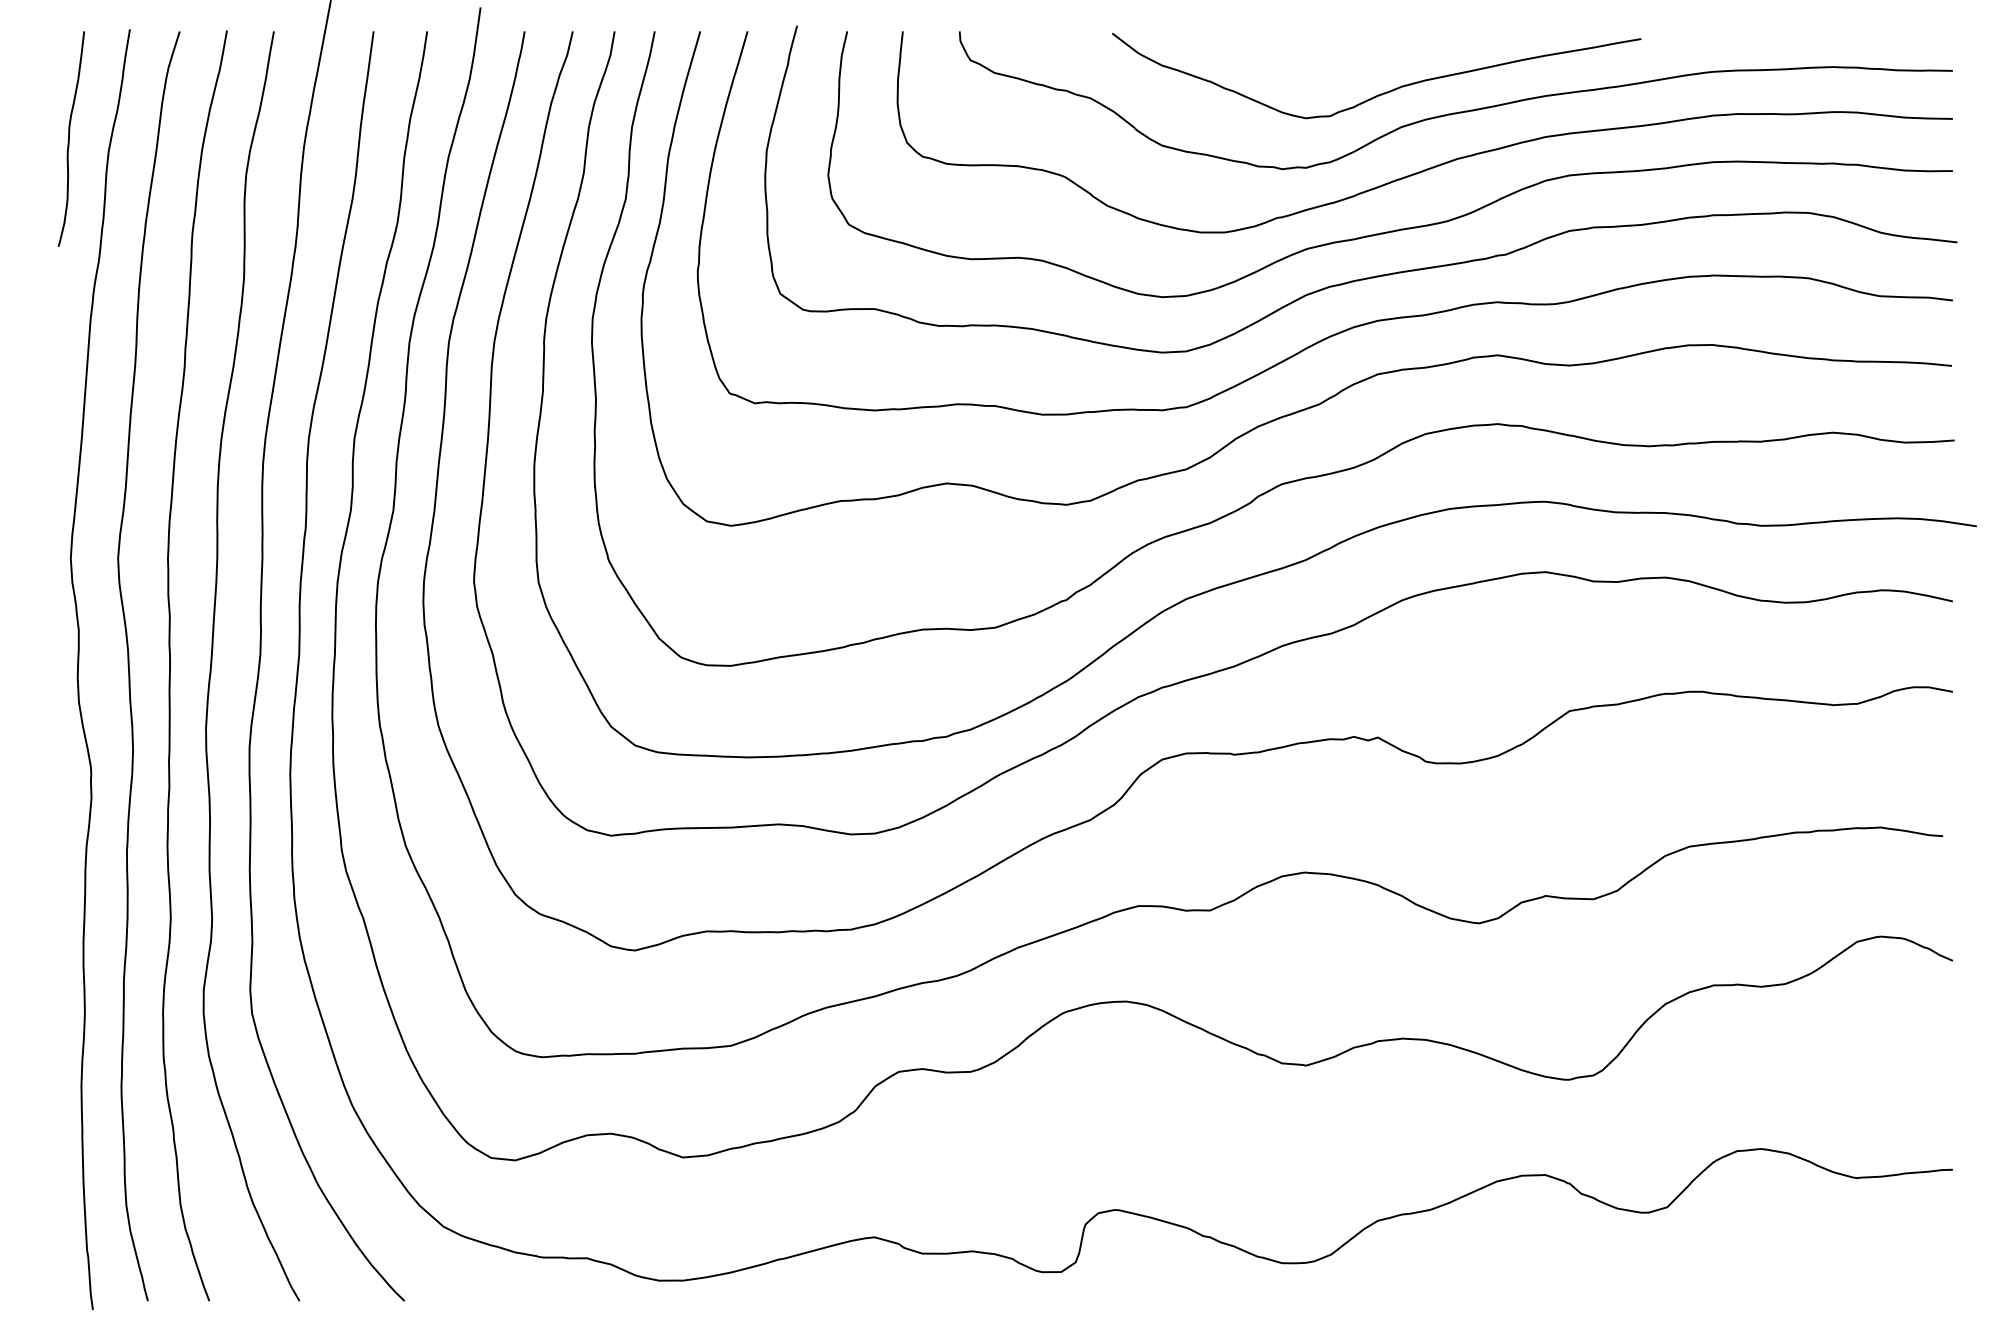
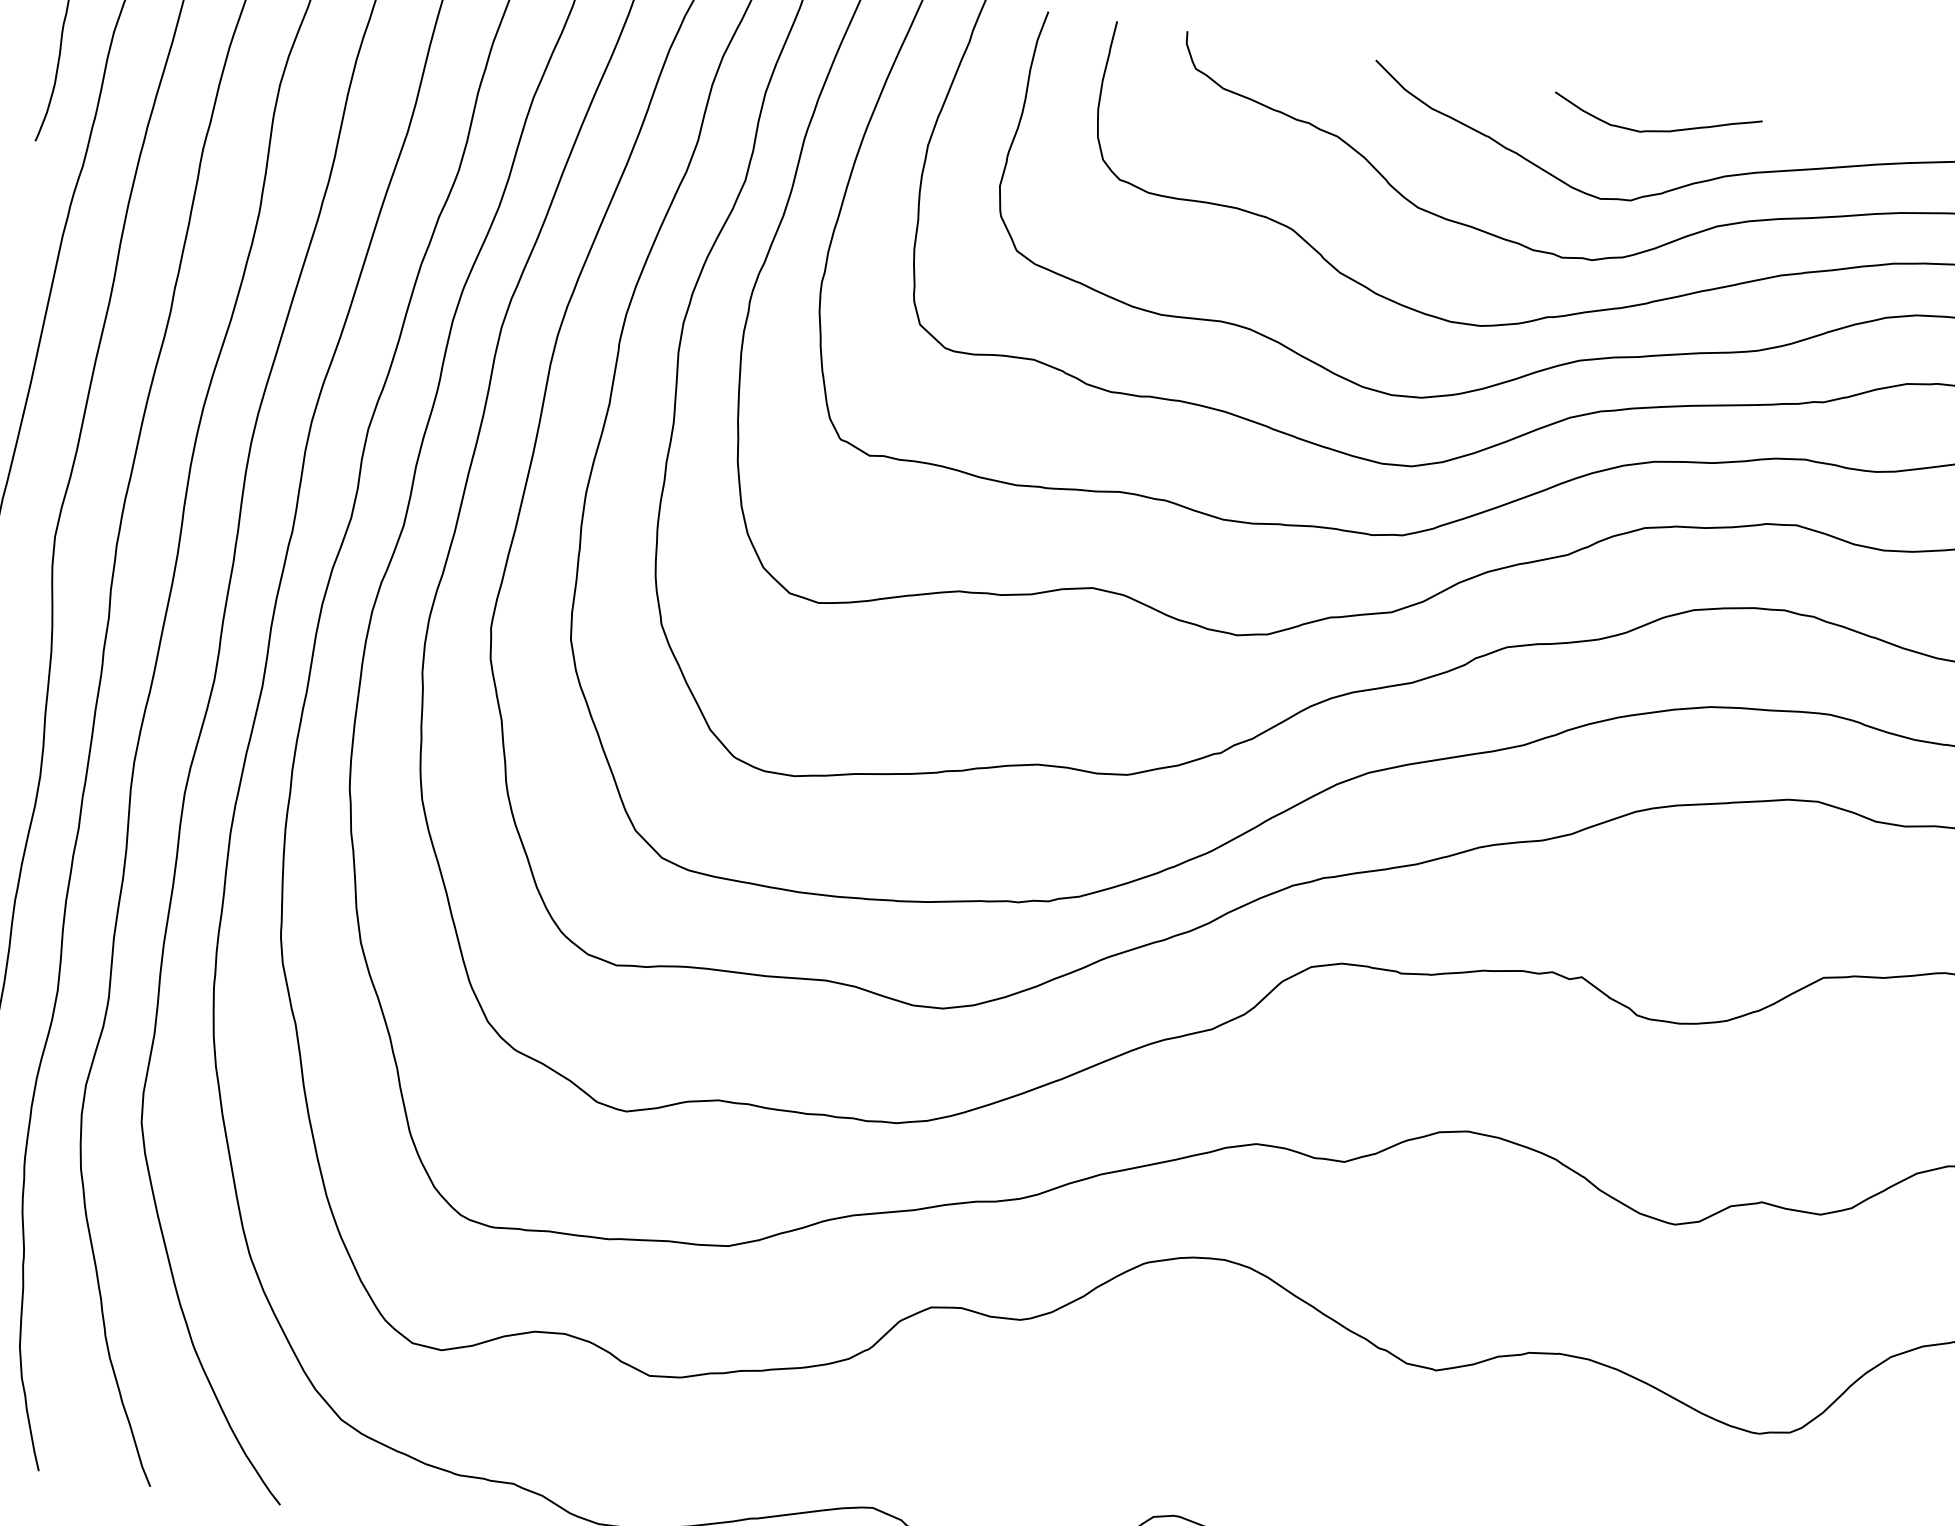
curve: (1341, 57) -> (1655, 129), added

